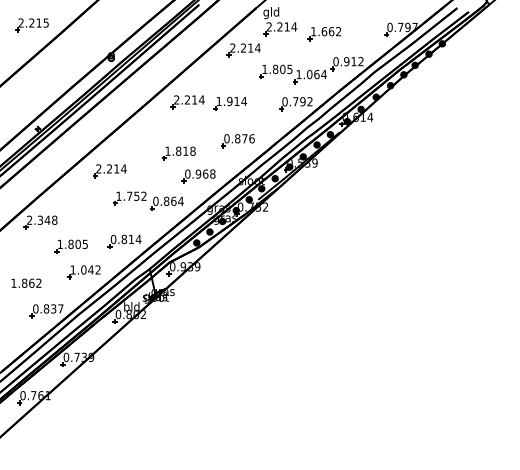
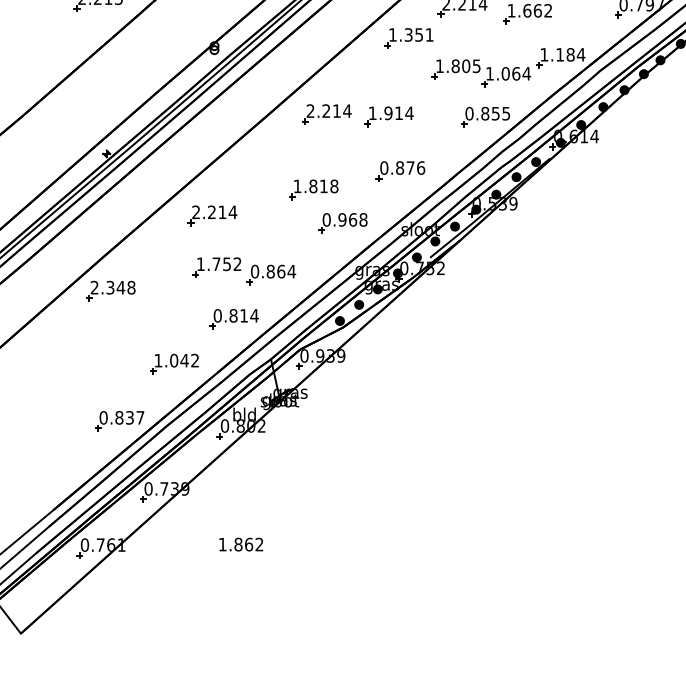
text: (245, 47) -> (411, 34), 2.214 -> 1.351
text: (348, 61) -> (562, 54), 0.912 -> 1.184
text: (302, 101) -> (495, 113), 0.792 -> 0.855
part: (148, 200) -> (244, 270), moved
part: (70, 246) -> (154, 326), removed
text: (26, 282) -> (241, 543), moved

